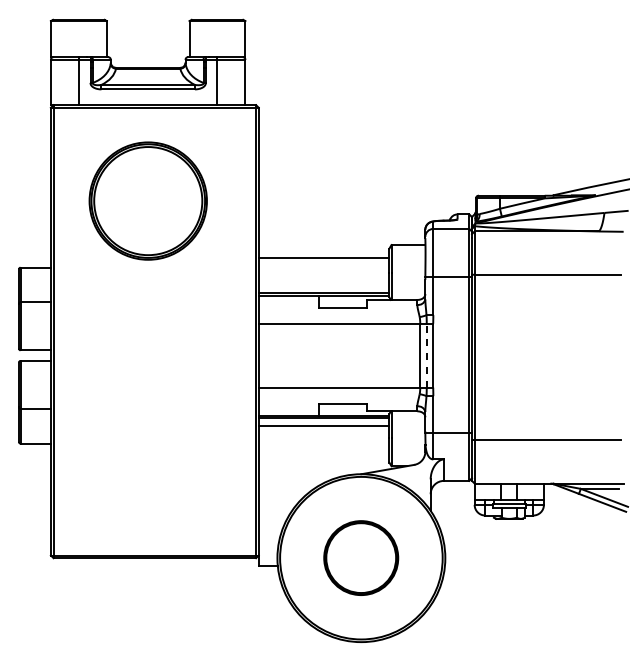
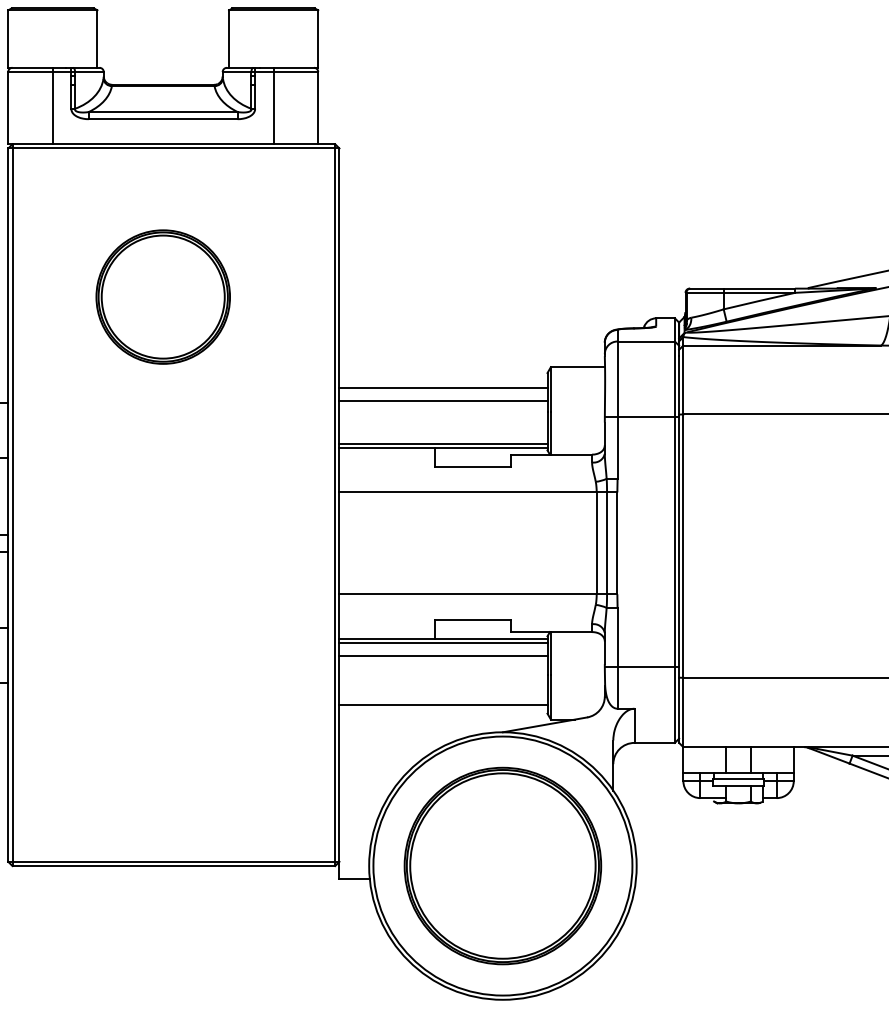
part: (147, 200) -> (162, 296), size x0.71
line: (323, 266) -> (442, 401), added
line: (426, 355) -> (606, 543), dashed -> solid
line: (323, 456) -> (442, 704), added
part: (360, 557) -> (501, 864), size x1.67

